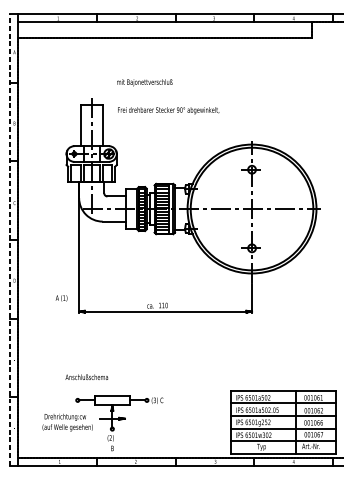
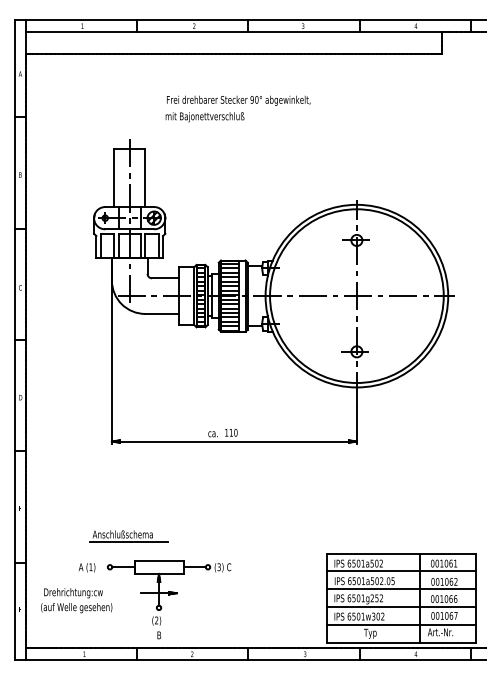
text: (168, 110) -> (238, 100), moved
line: (10, 240) -> (14, 340), dashed -> solid
text: (61, 298) -> (86, 567), moved
line: (91, 382) -> (129, 542), added
text: (67, 422) -> (76, 600), moved

